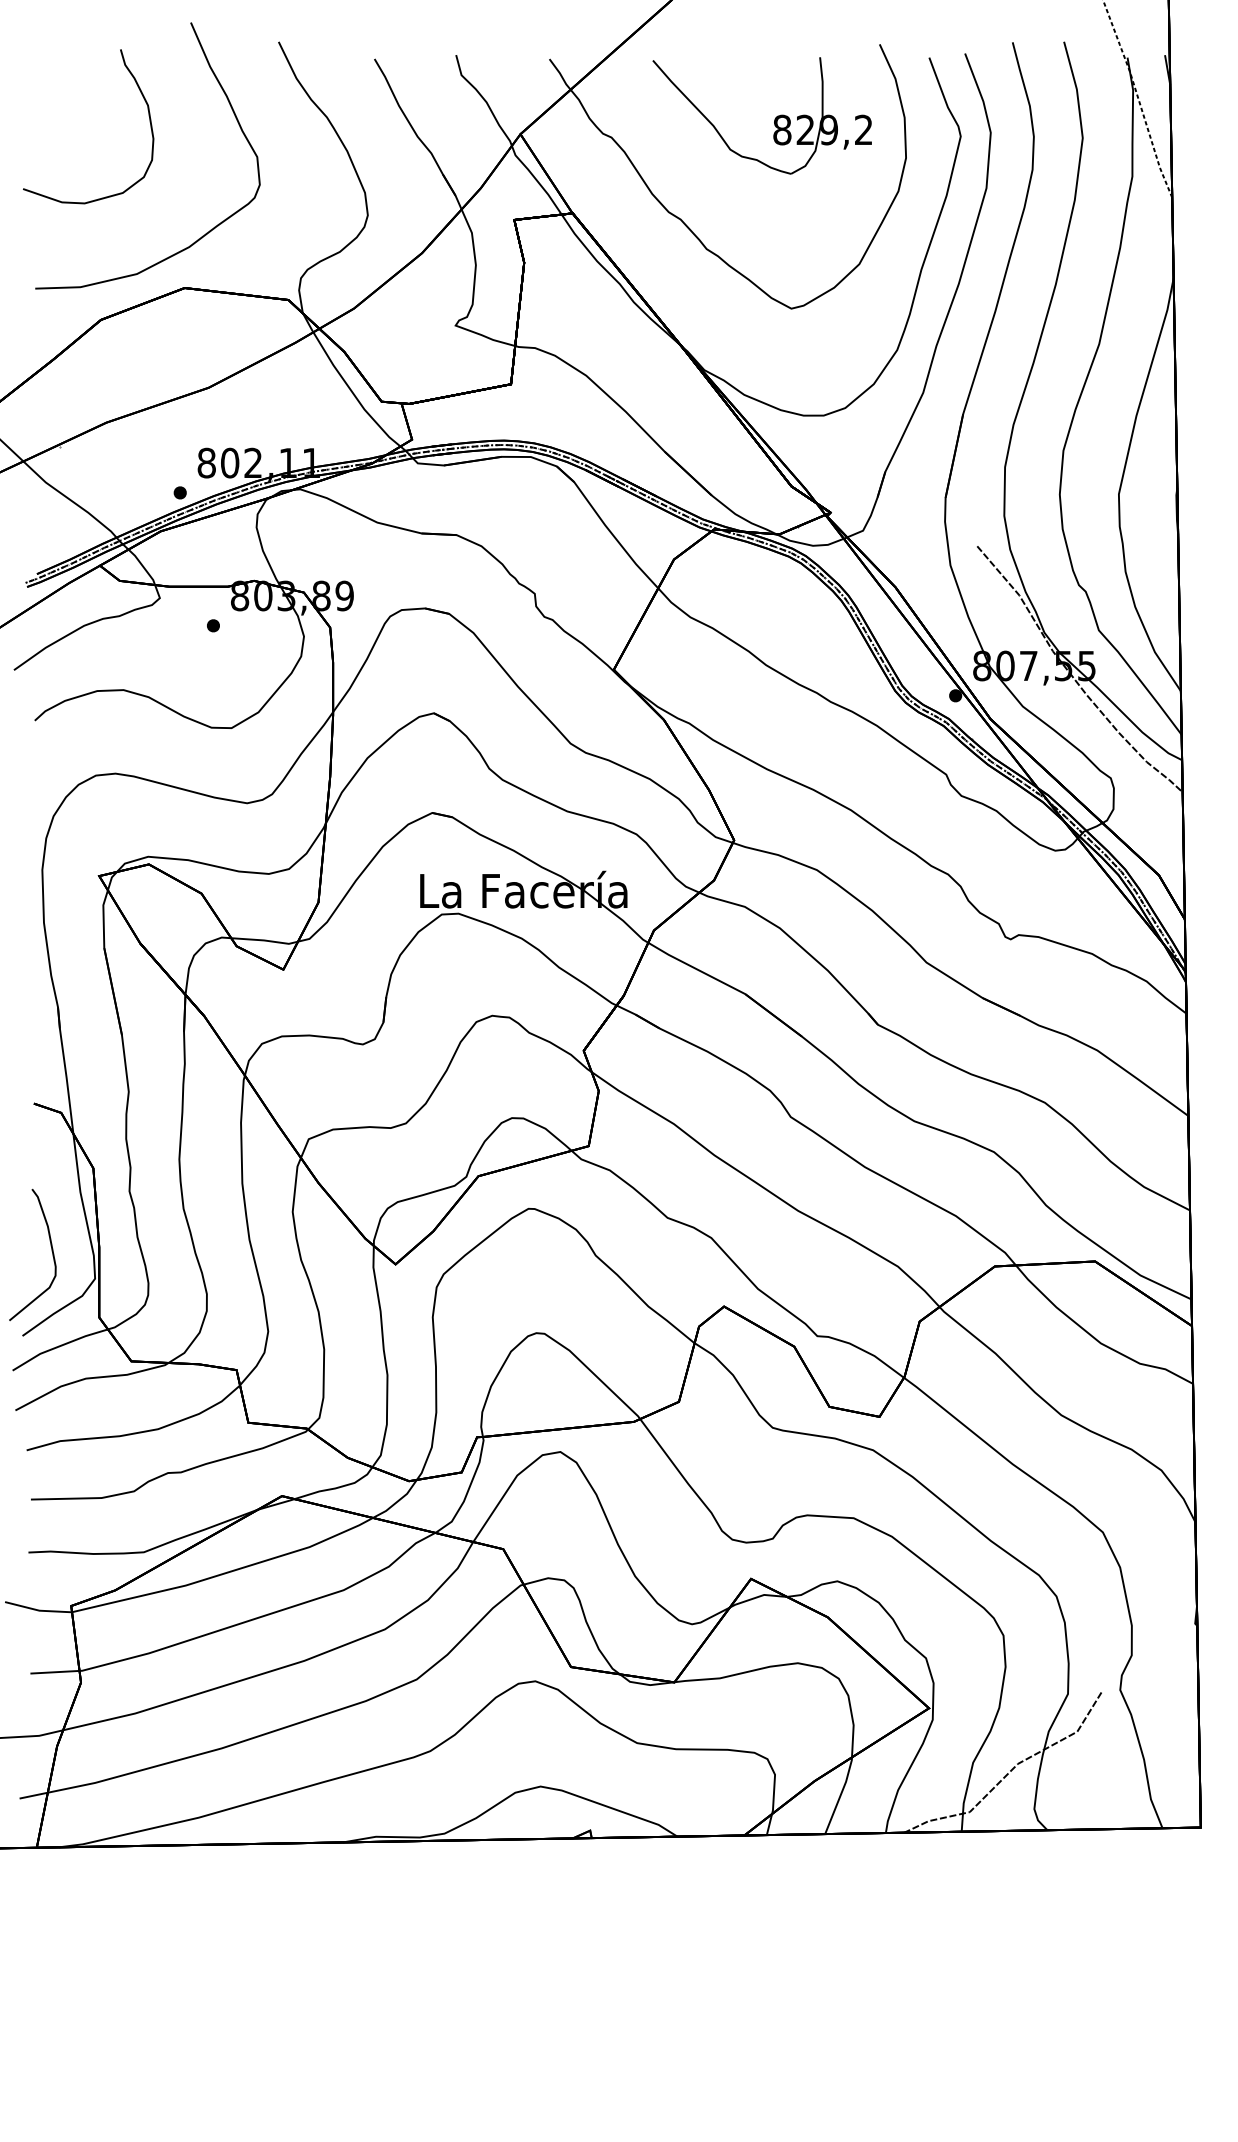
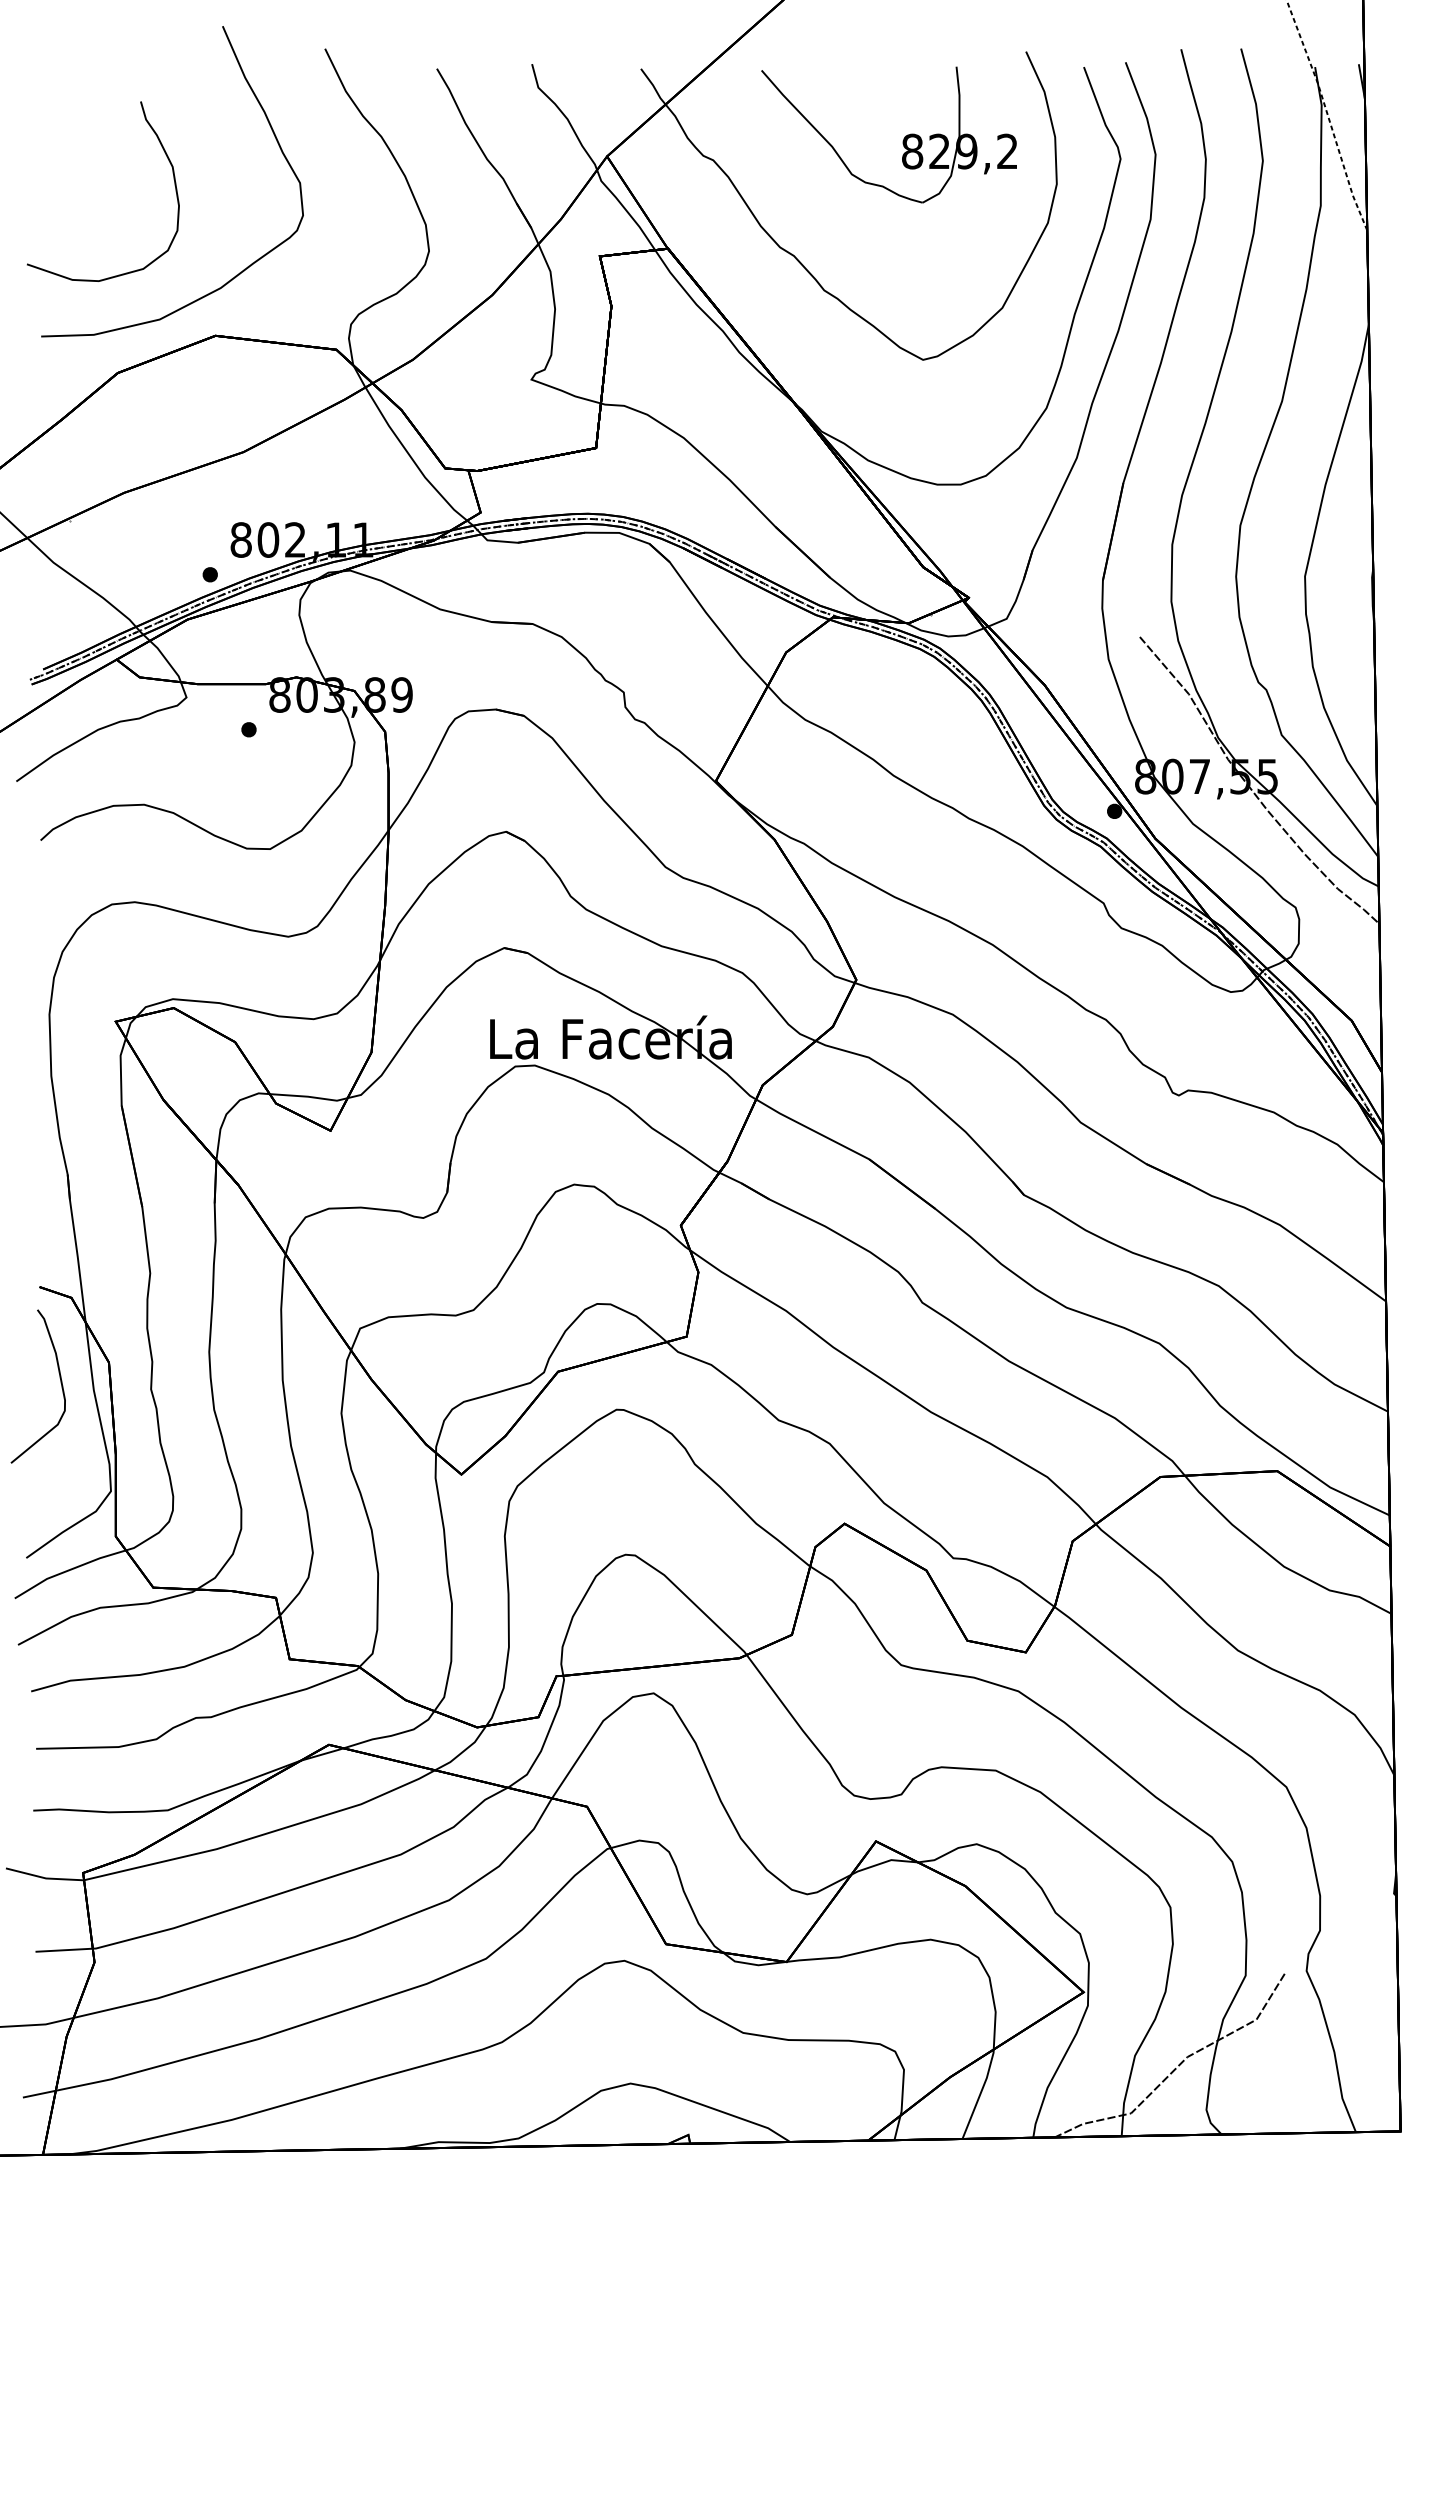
curve: (148, 116) -> (173, 179), moved
curve: (51, 1252) -> (60, 1383), moved

